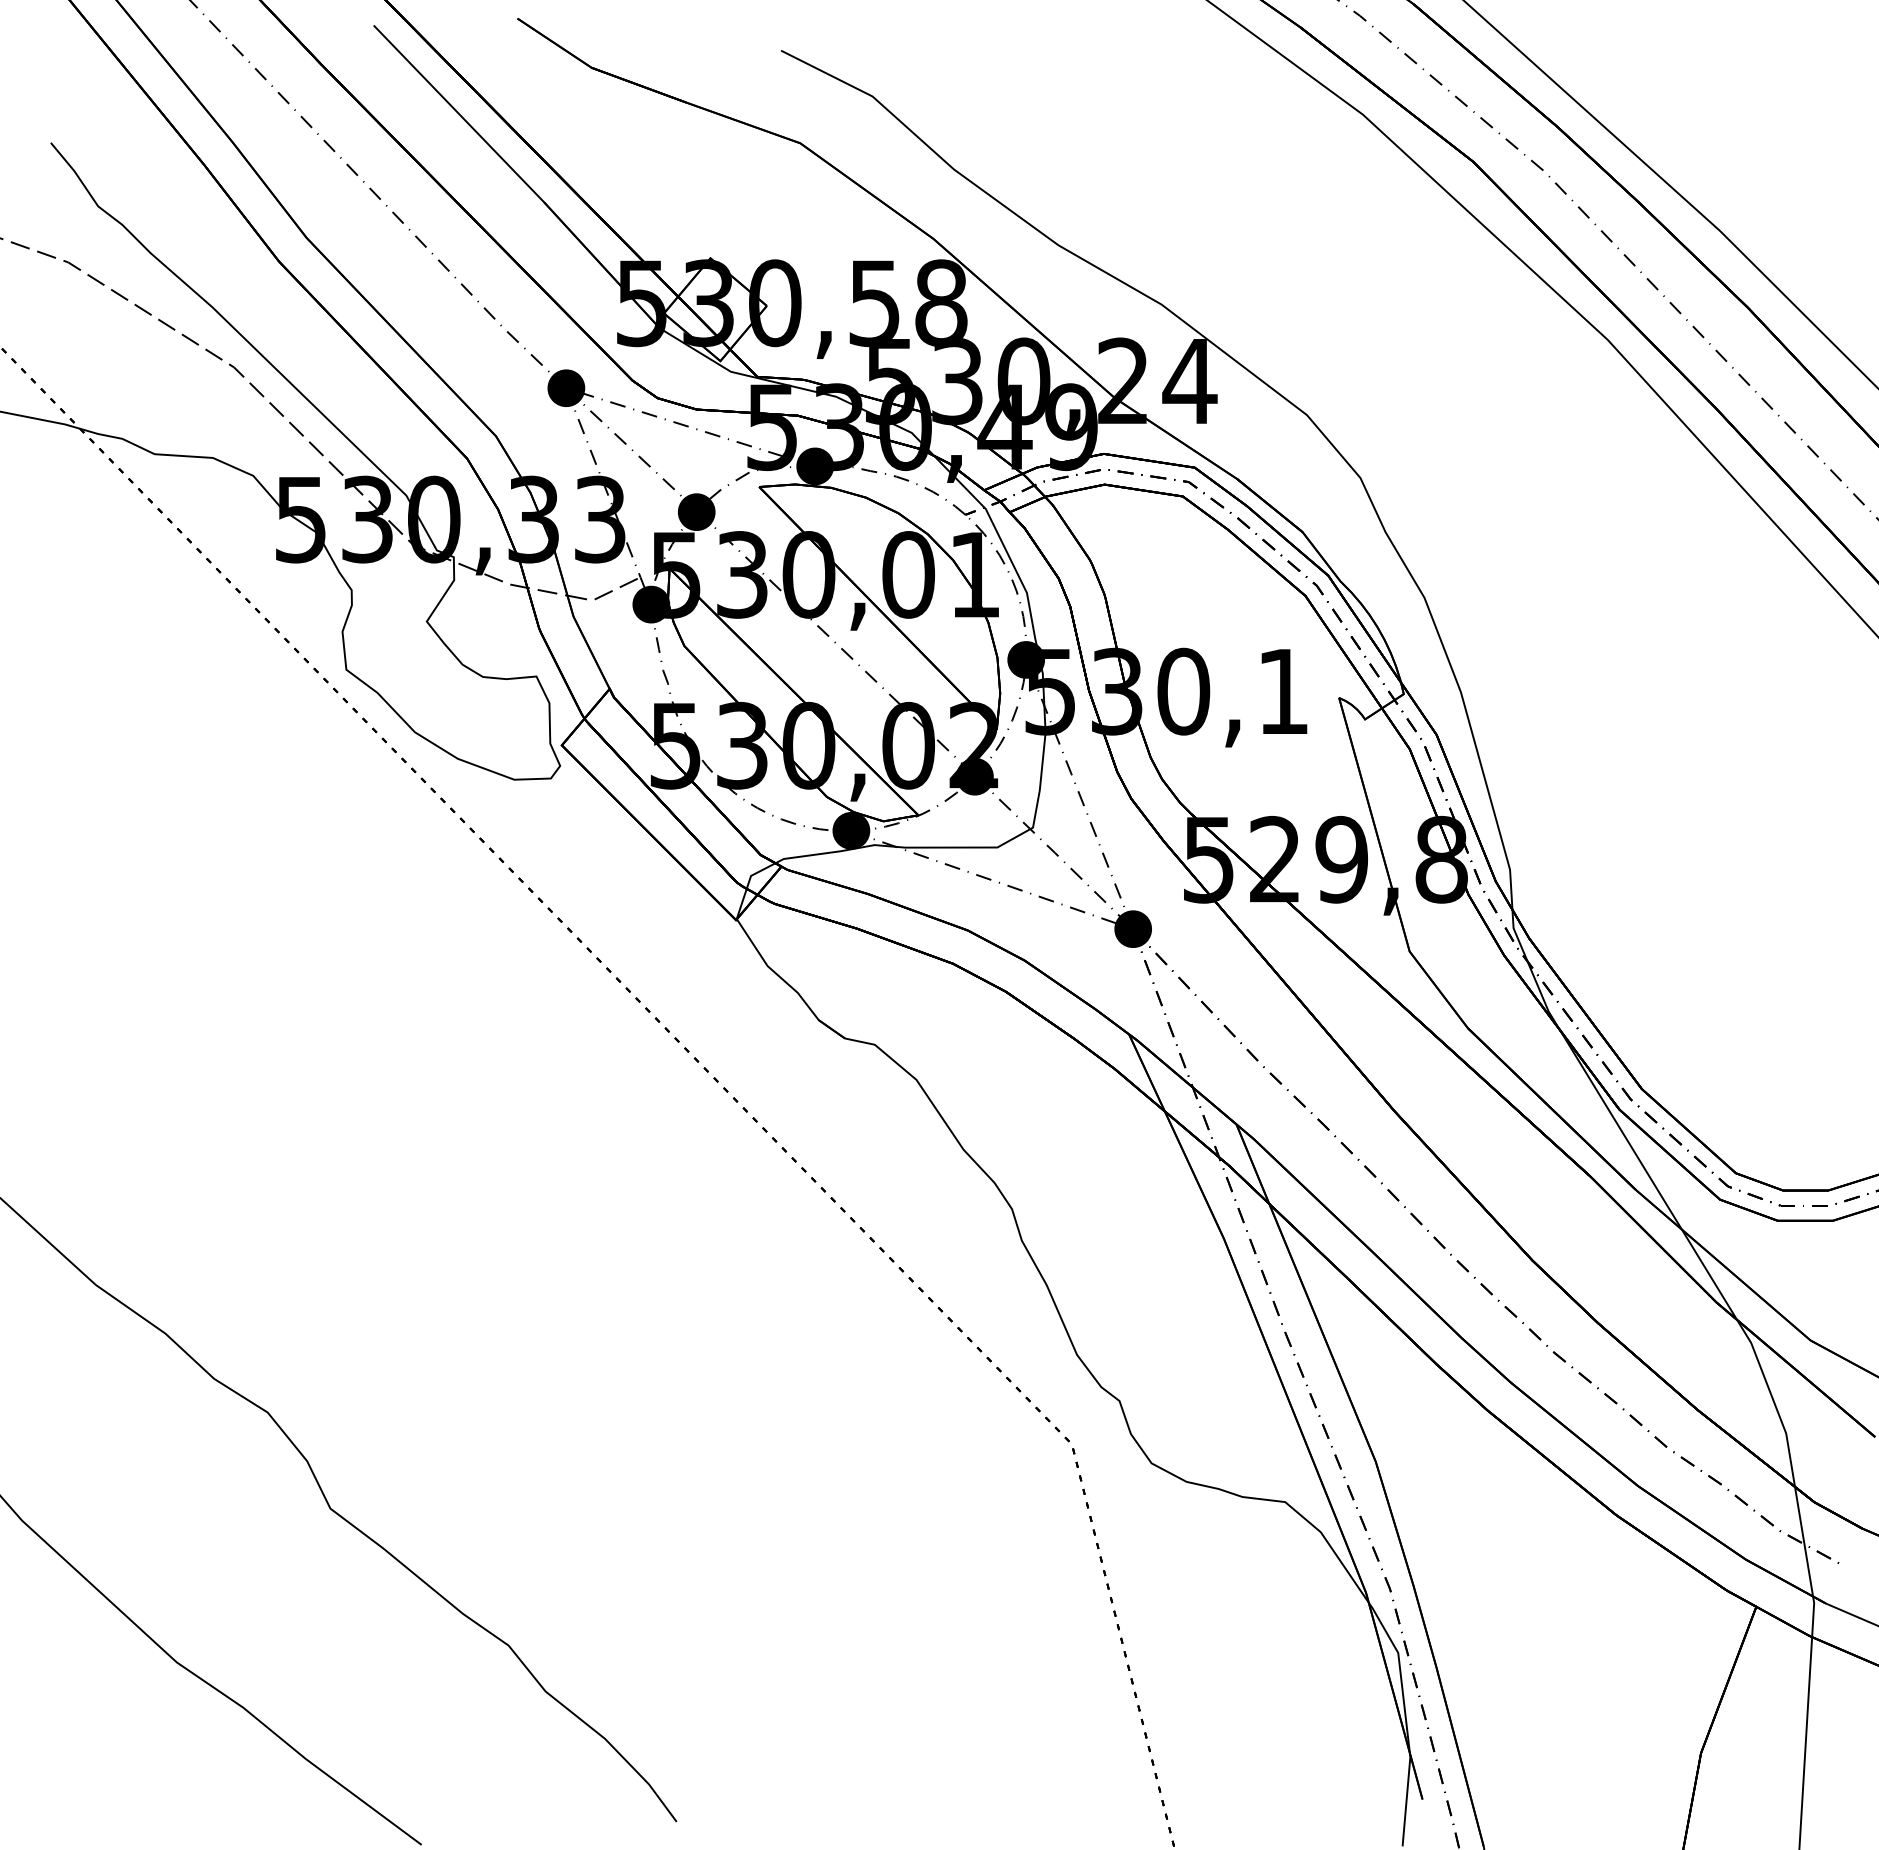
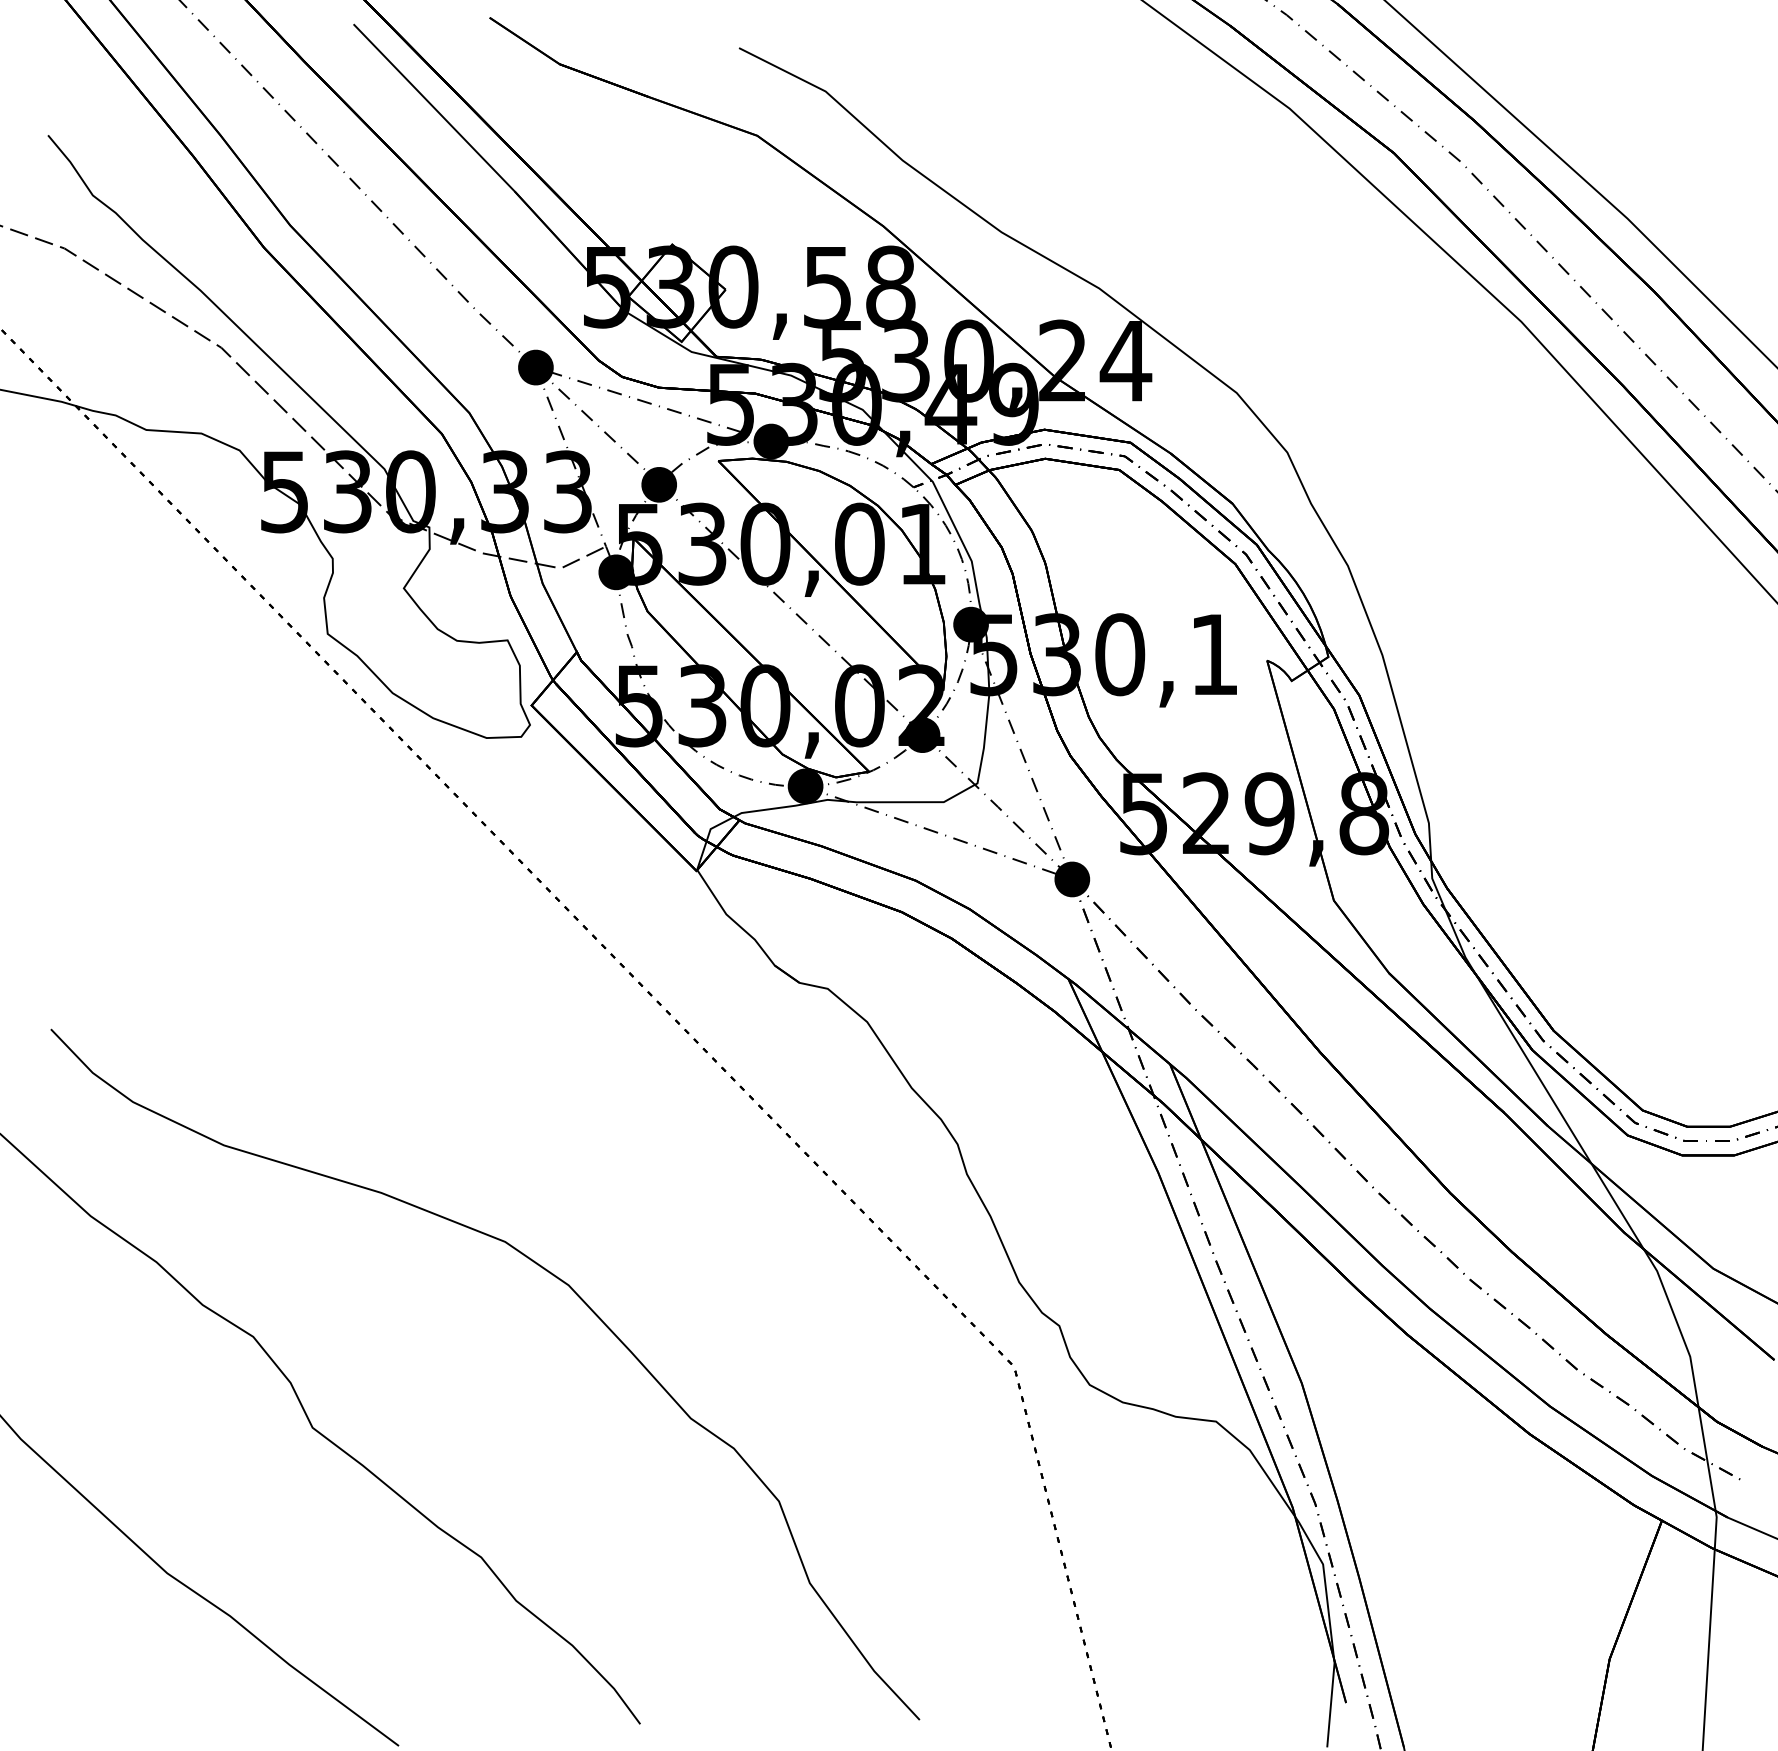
curve: (583, 1347) -> (552, 1275), added

